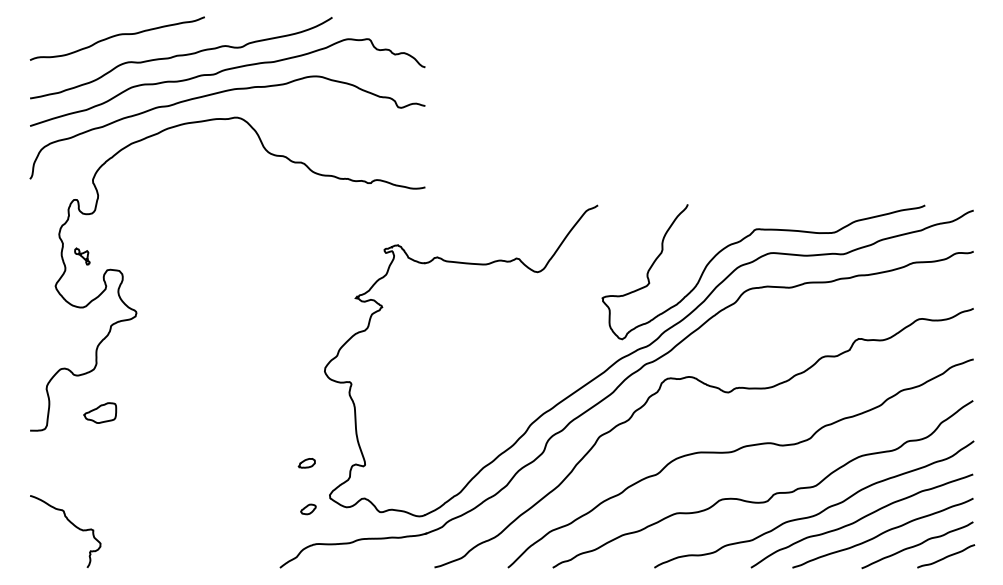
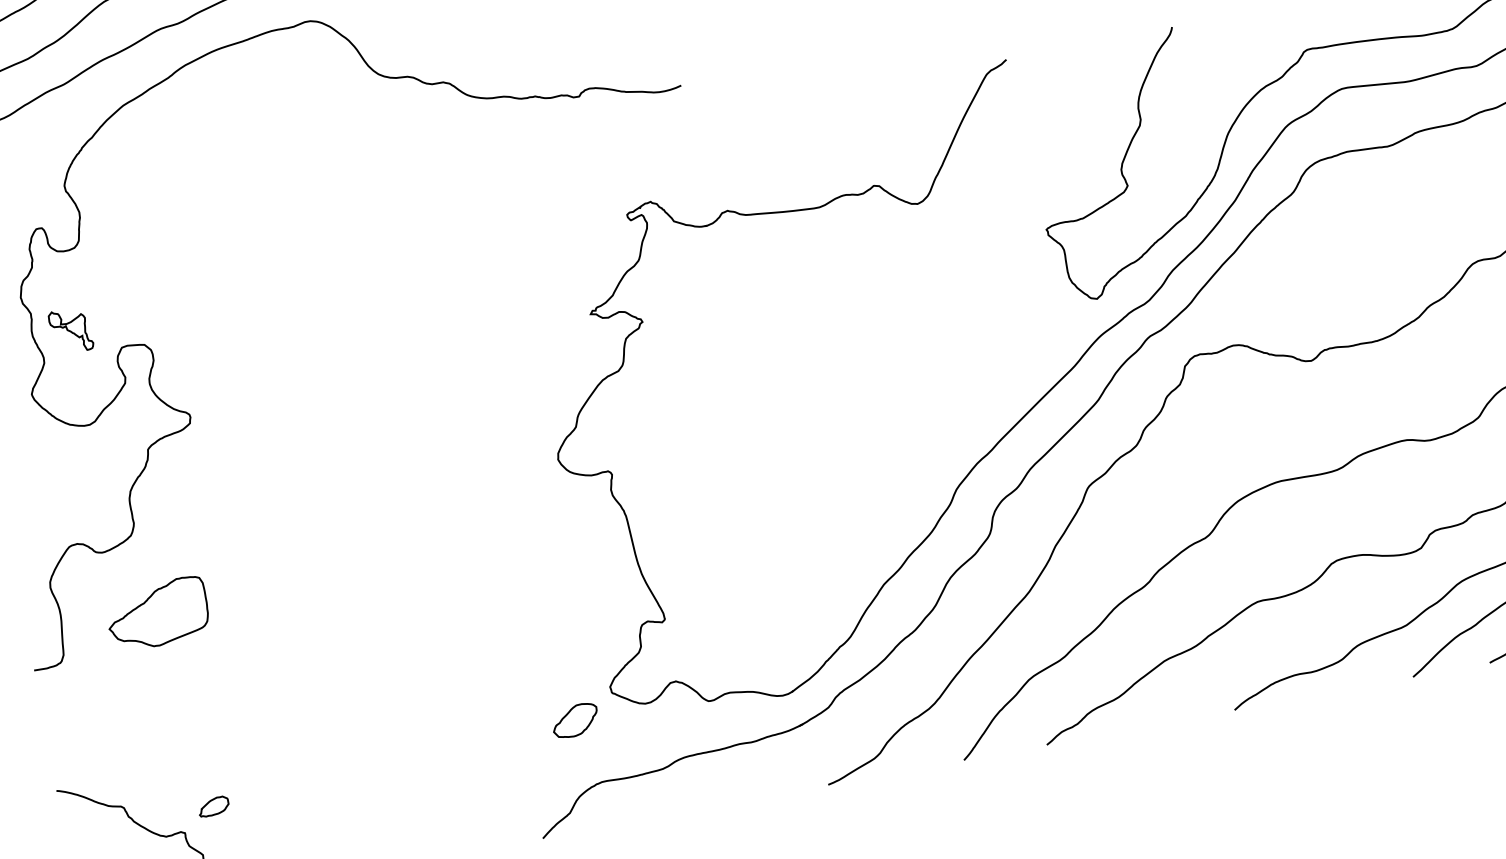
part: (82, 256) -> (71, 330), size x1.43
part: (99, 412) -> (156, 613), size x1.67
part: (306, 463) -> (213, 807), moved
part: (308, 509) -> (575, 720), size x1.67

